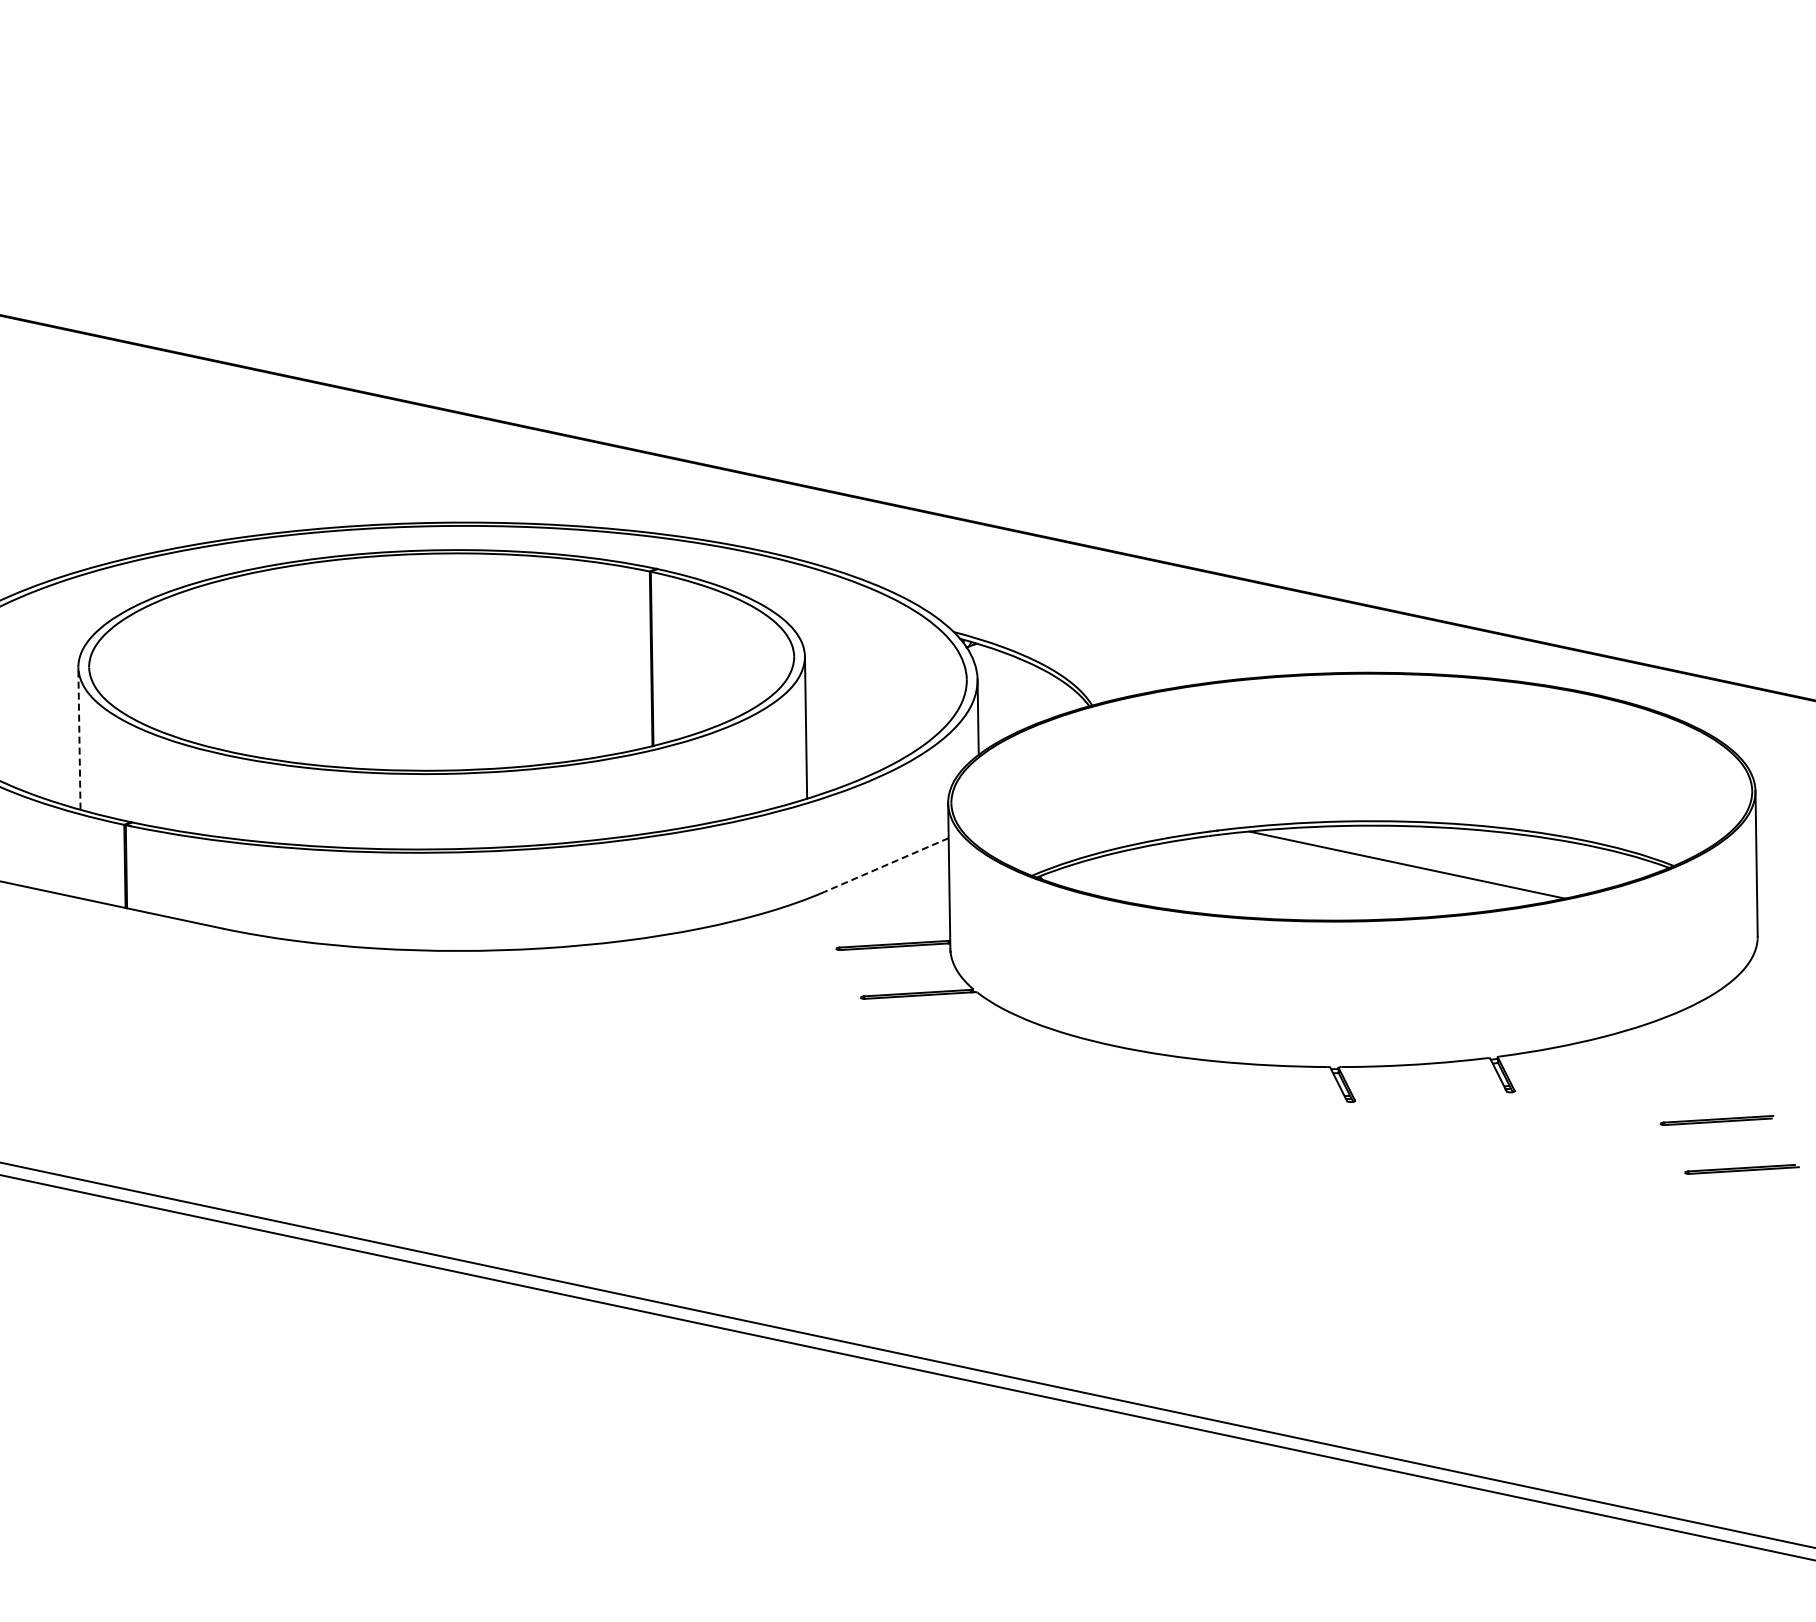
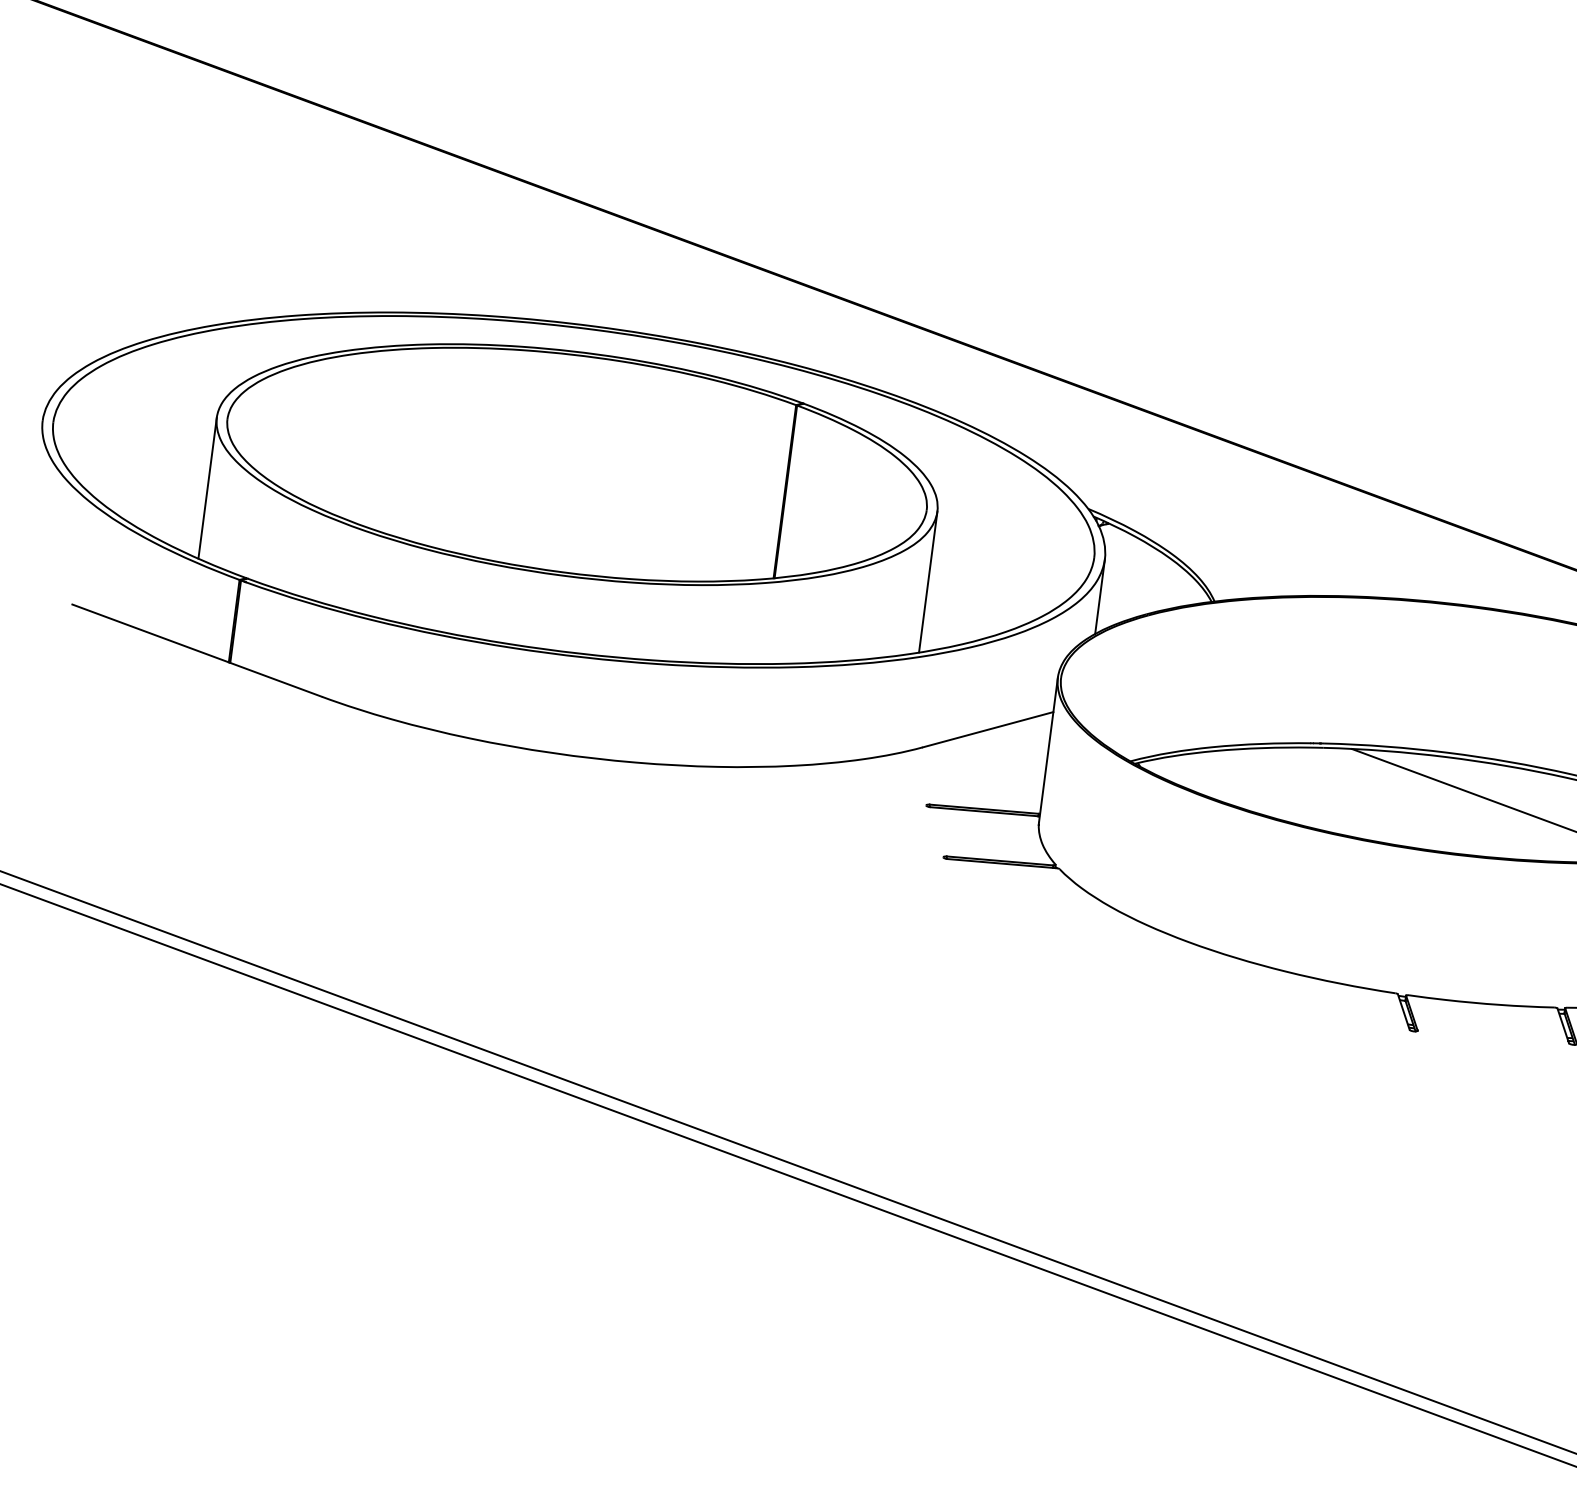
line: (79, 738) -> (207, 488), dashed -> solid
line: (886, 865) -> (987, 730), dashed -> solid

